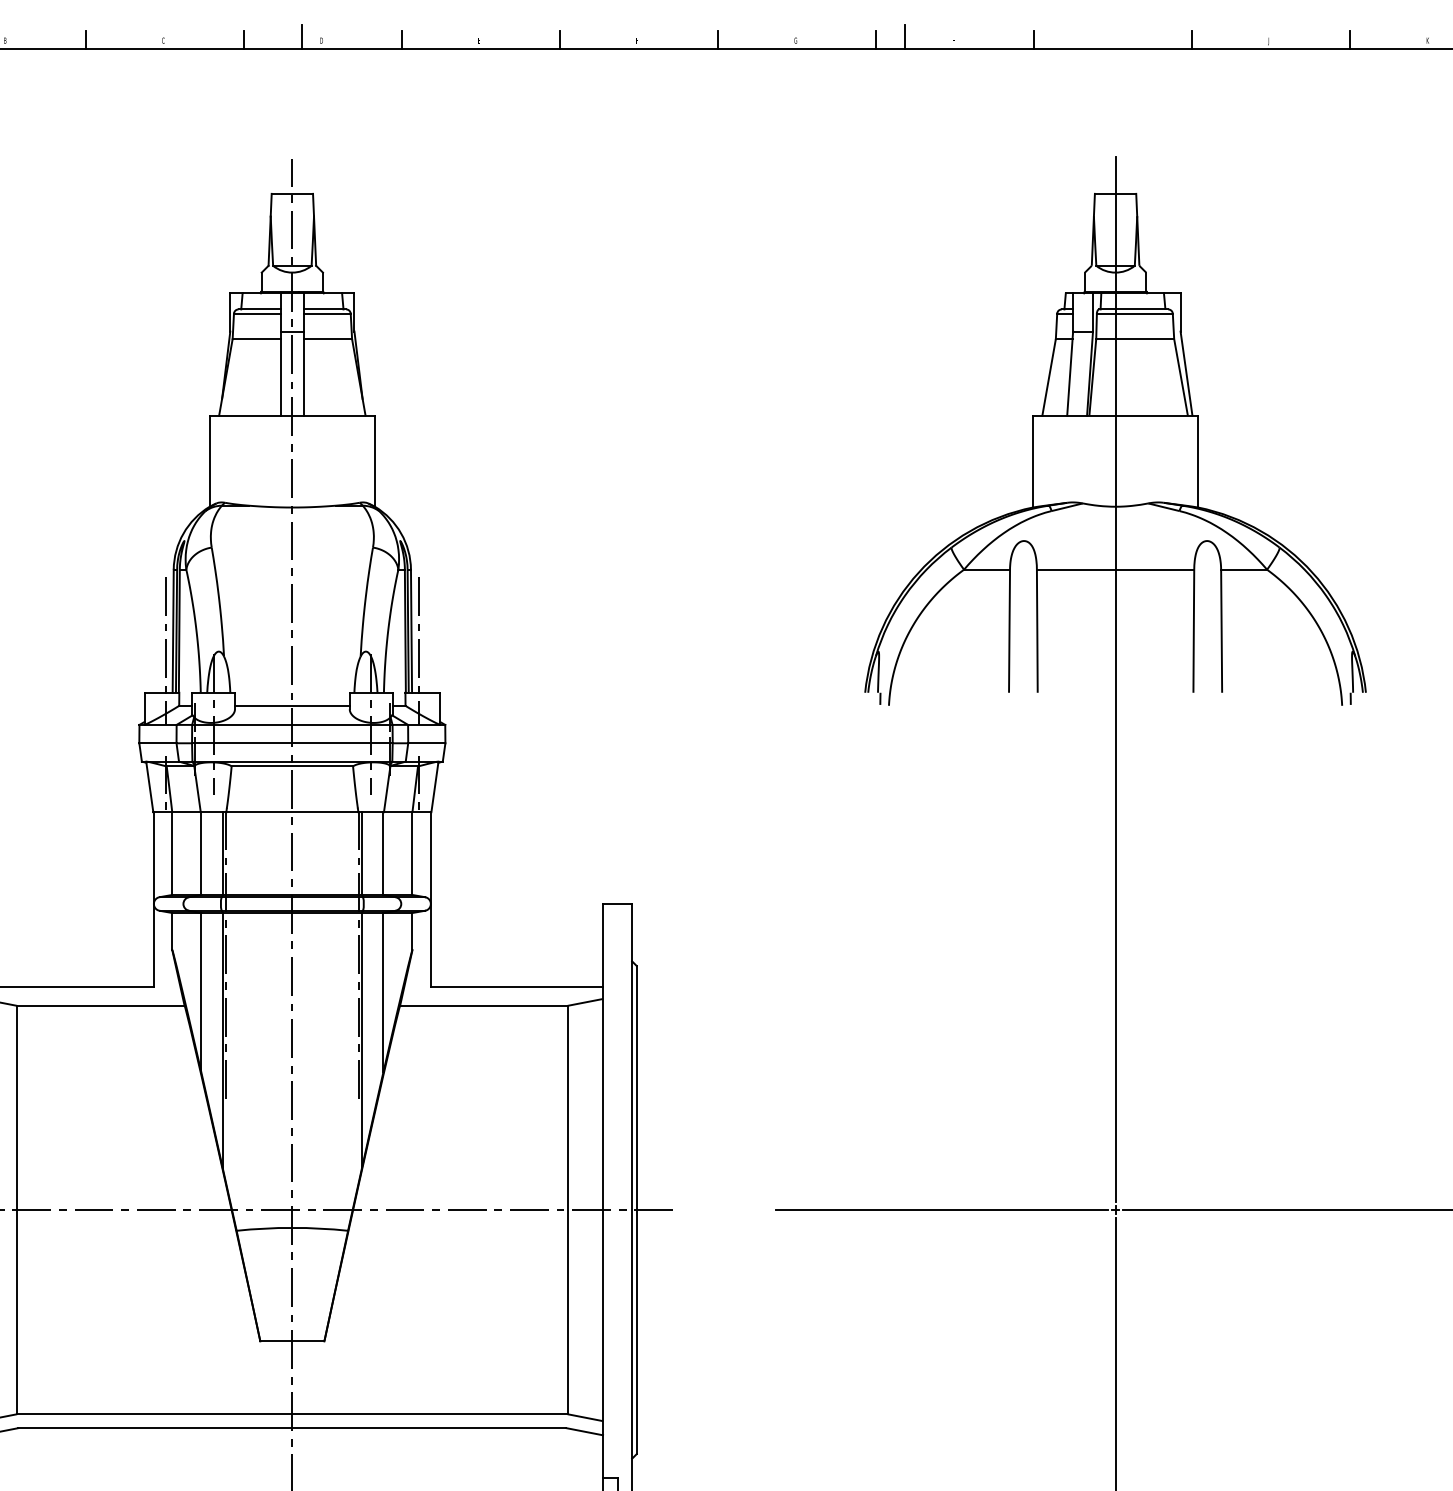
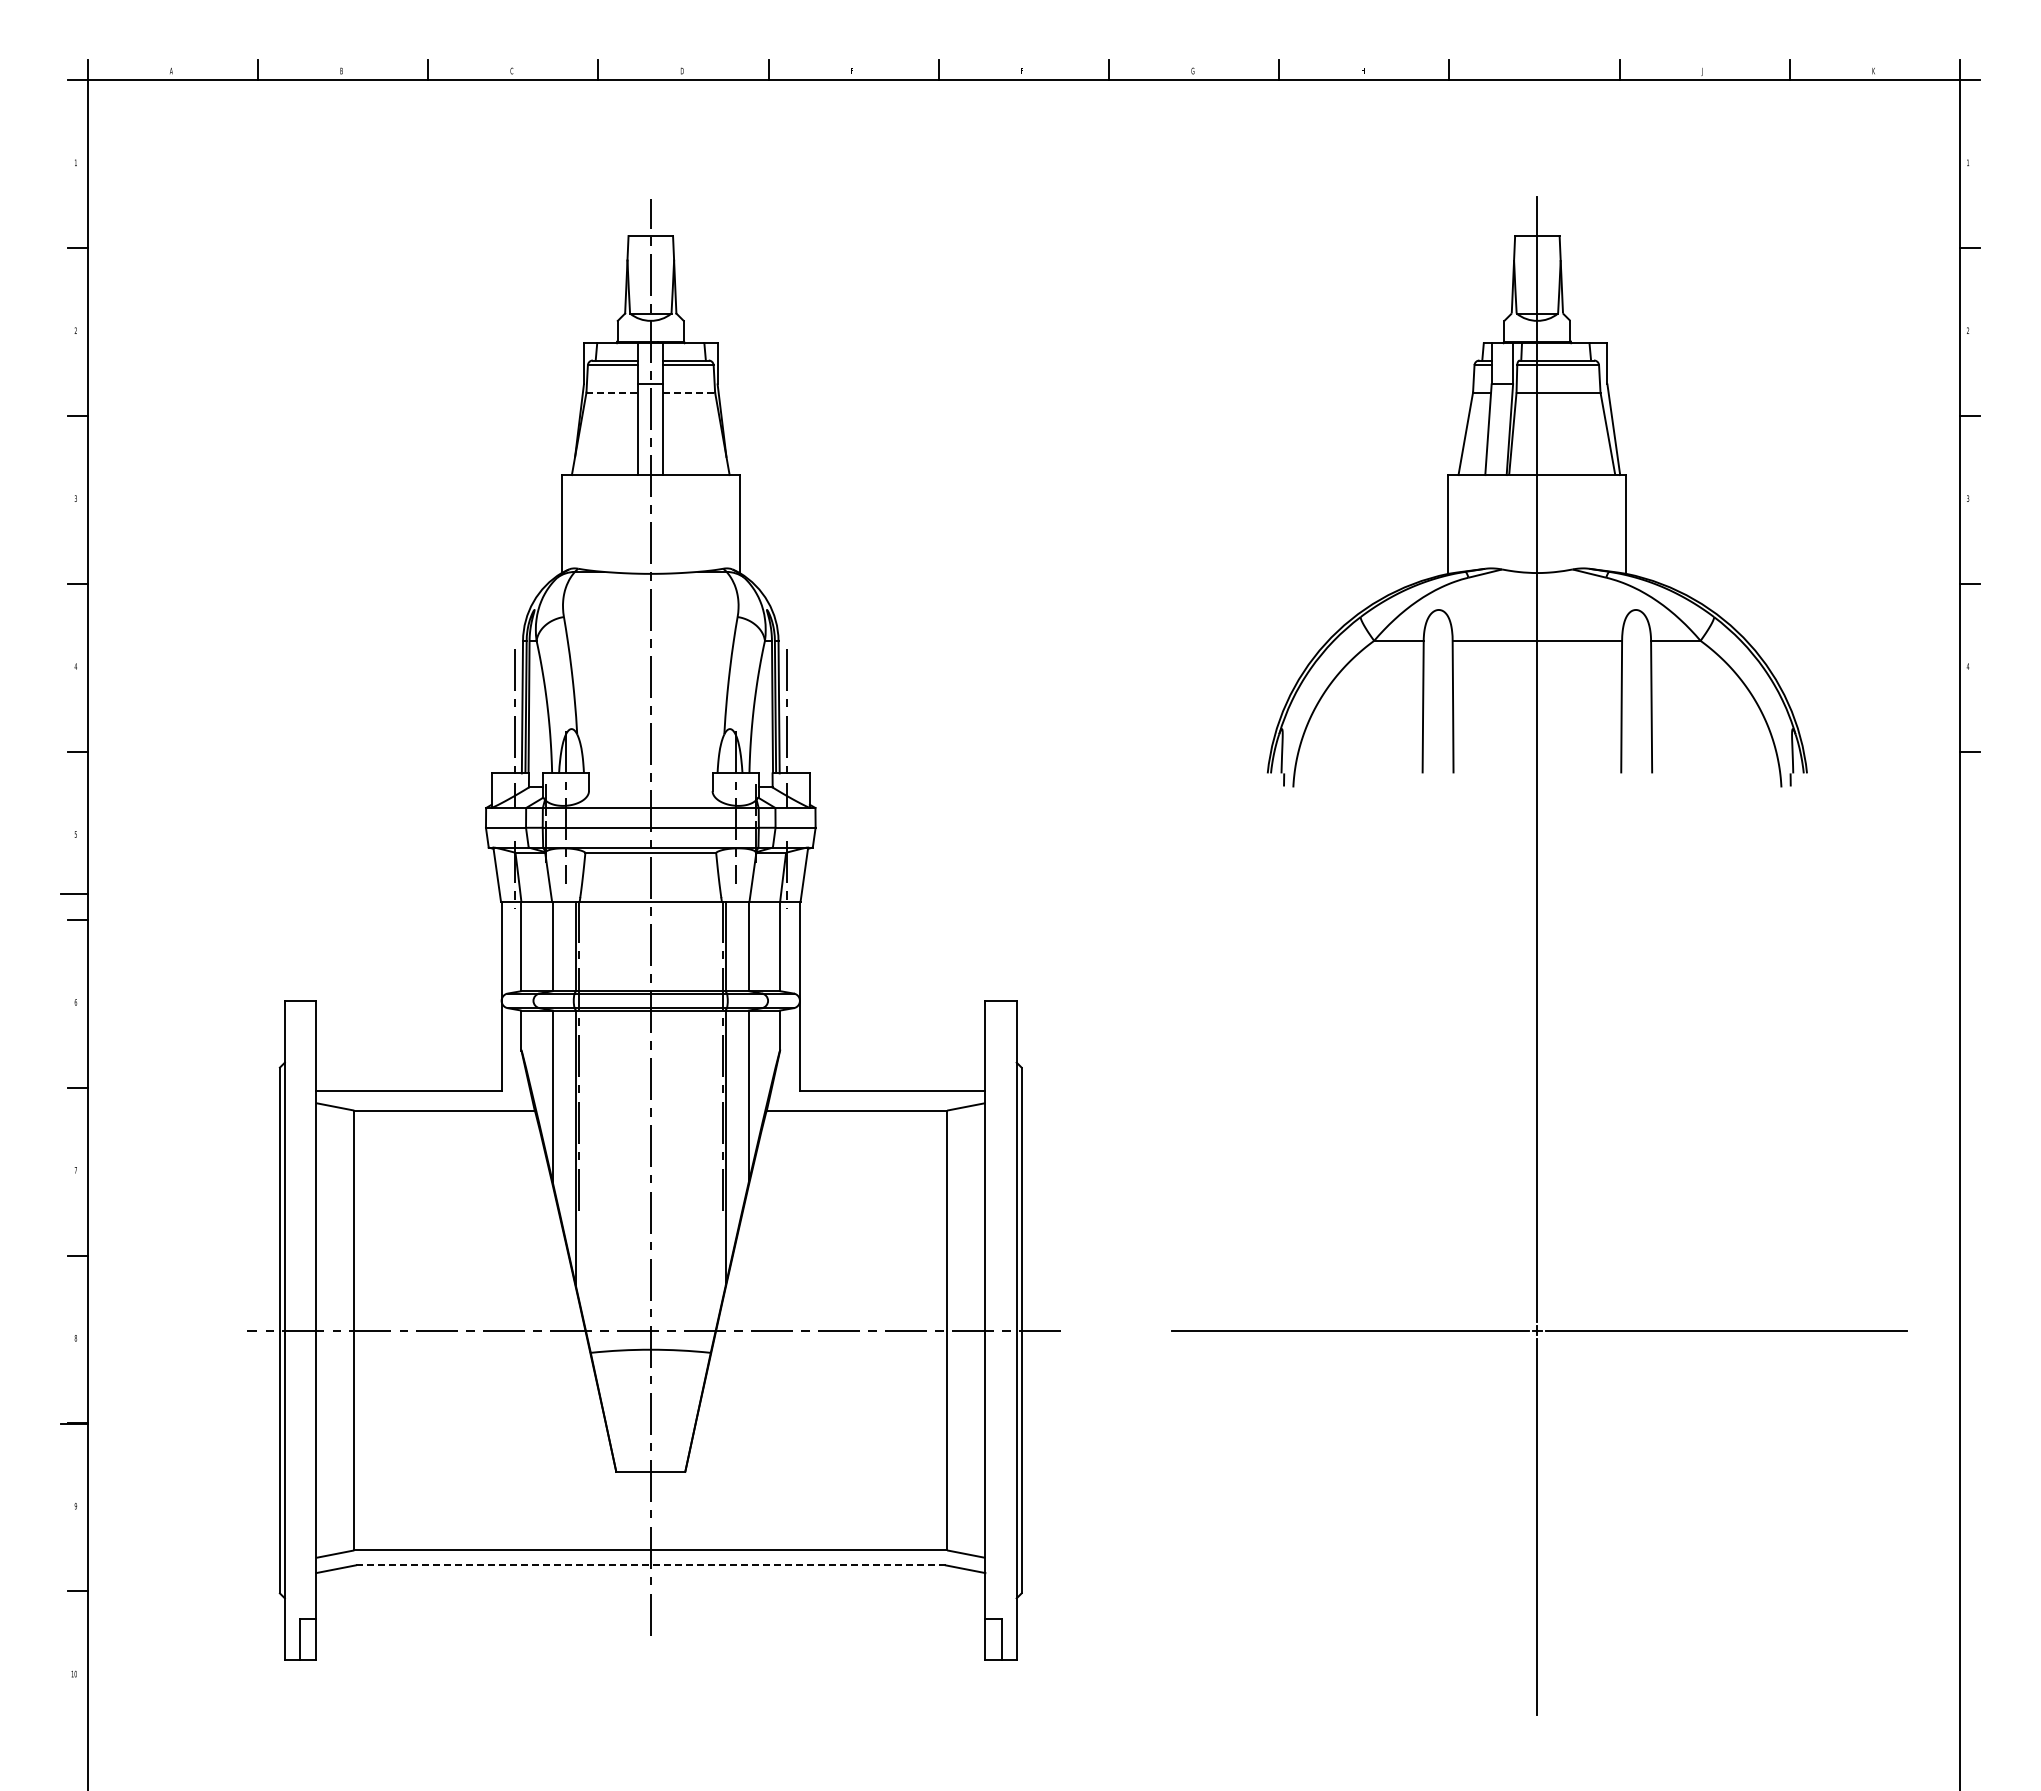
line: (302, 36) -> (661, 66), removed
line: (904, 36) -> (1310, 66), removed
line: (256, 339) -> (612, 392), solid -> dashed
line: (328, 339) -> (689, 392), solid -> dashed
line: (292, 705) -> (650, 787), removed
line: (293, 1428) -> (651, 1565), solid -> dashed

